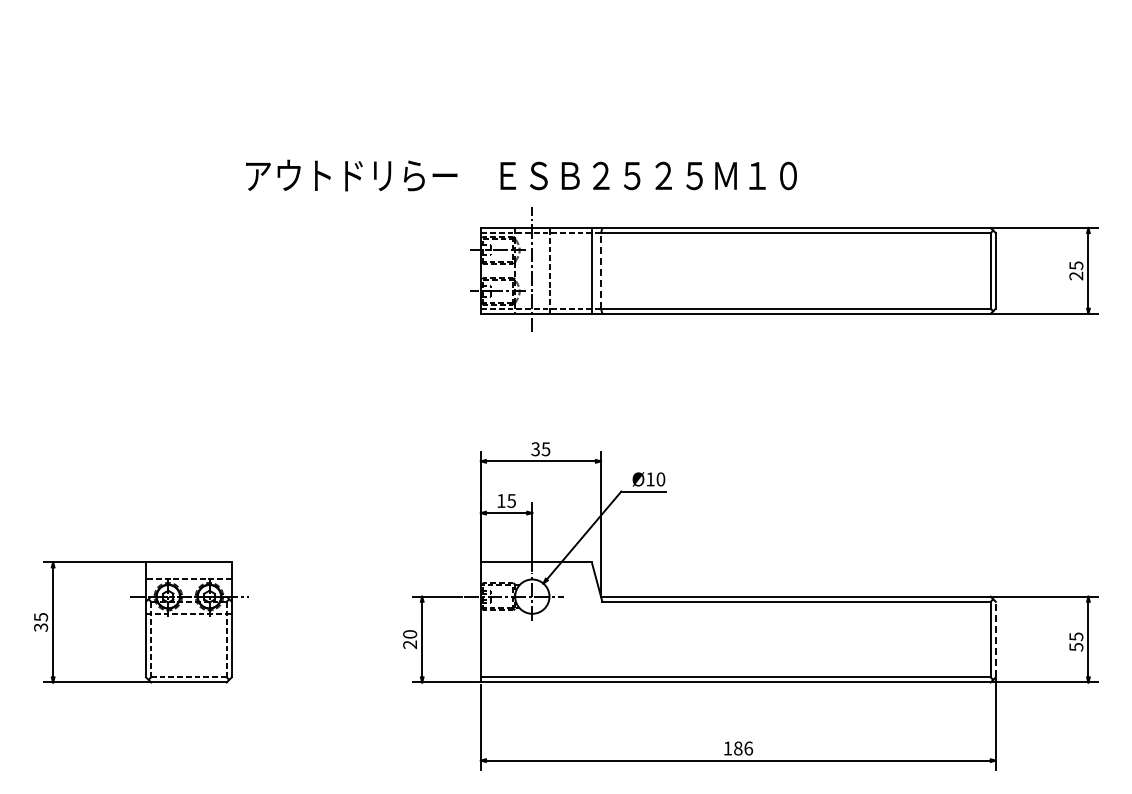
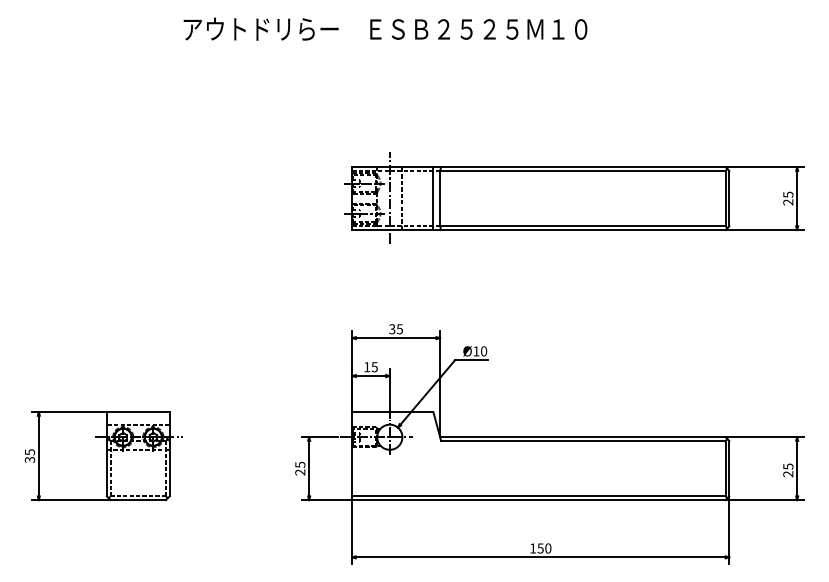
text: (521, 175) -> (385, 29), moved
line: (601, 270) -> (440, 198), dashed -> solid
text: (410, 634) -> (300, 464), 20 -> 25
line: (995, 639) -> (729, 468), dashed -> solid
text: (1076, 647) -> (788, 474), 55 -> 25
text: (743, 748) -> (544, 548), 186 -> 150

